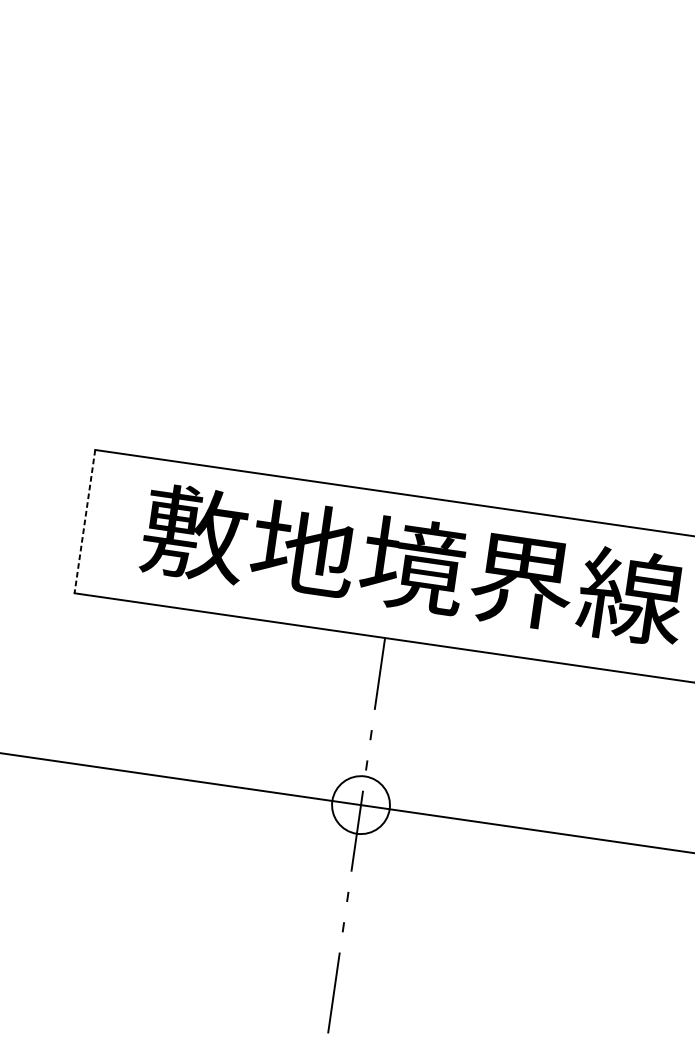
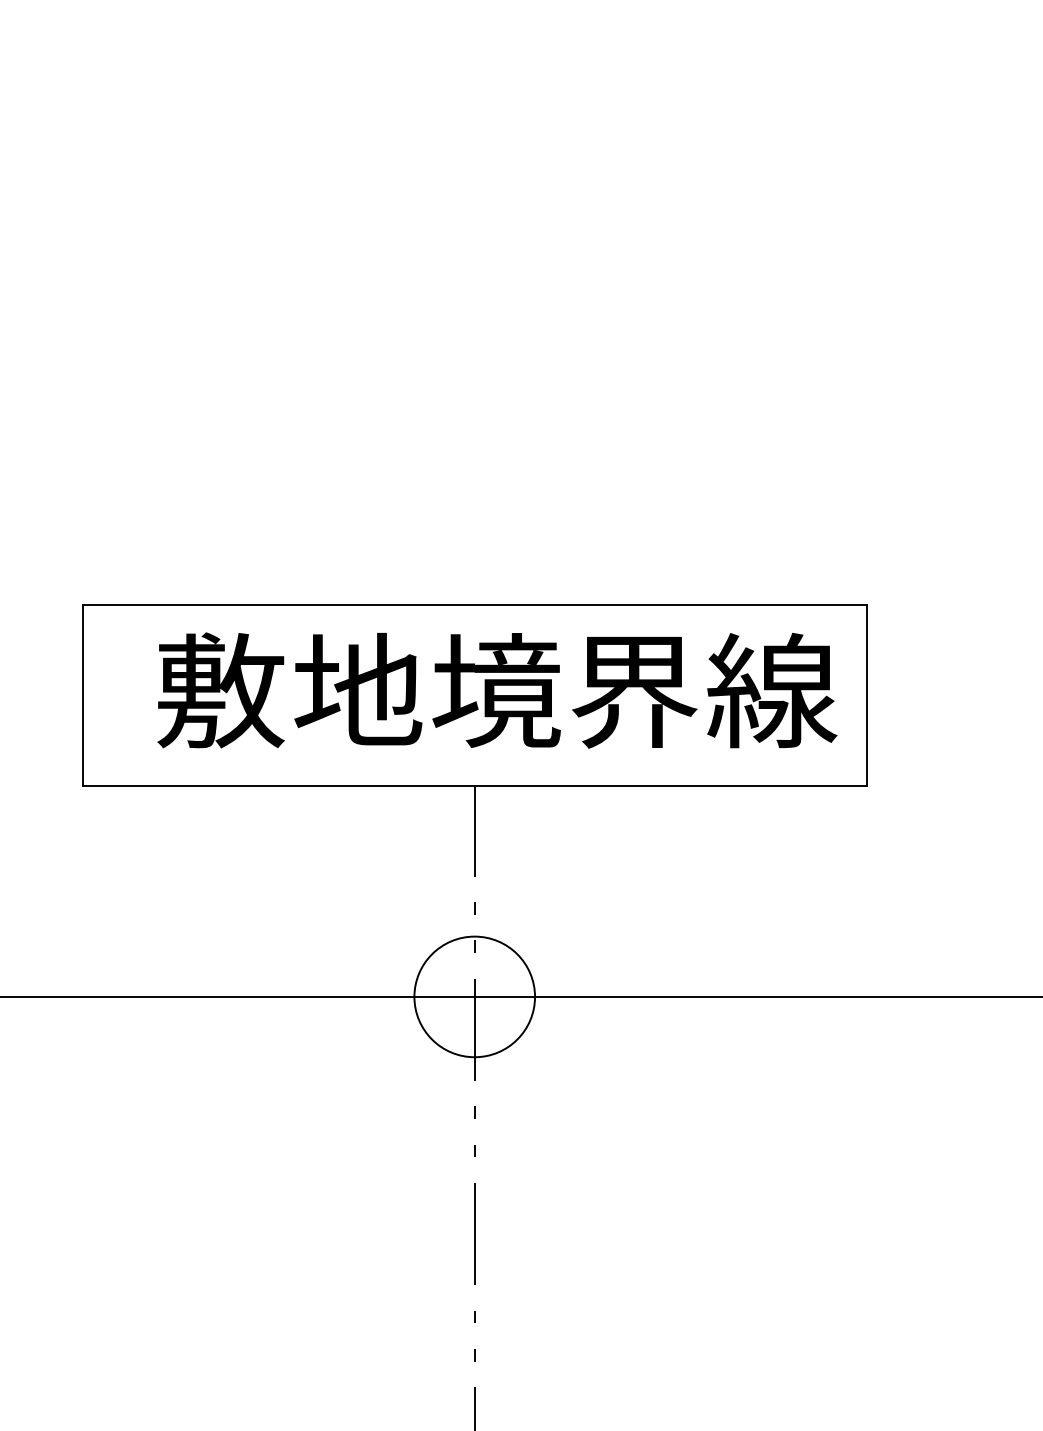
line: (84, 522) -> (82, 696), dashed -> solid
circle: (360, 804) -> (474, 996), size x1.67

